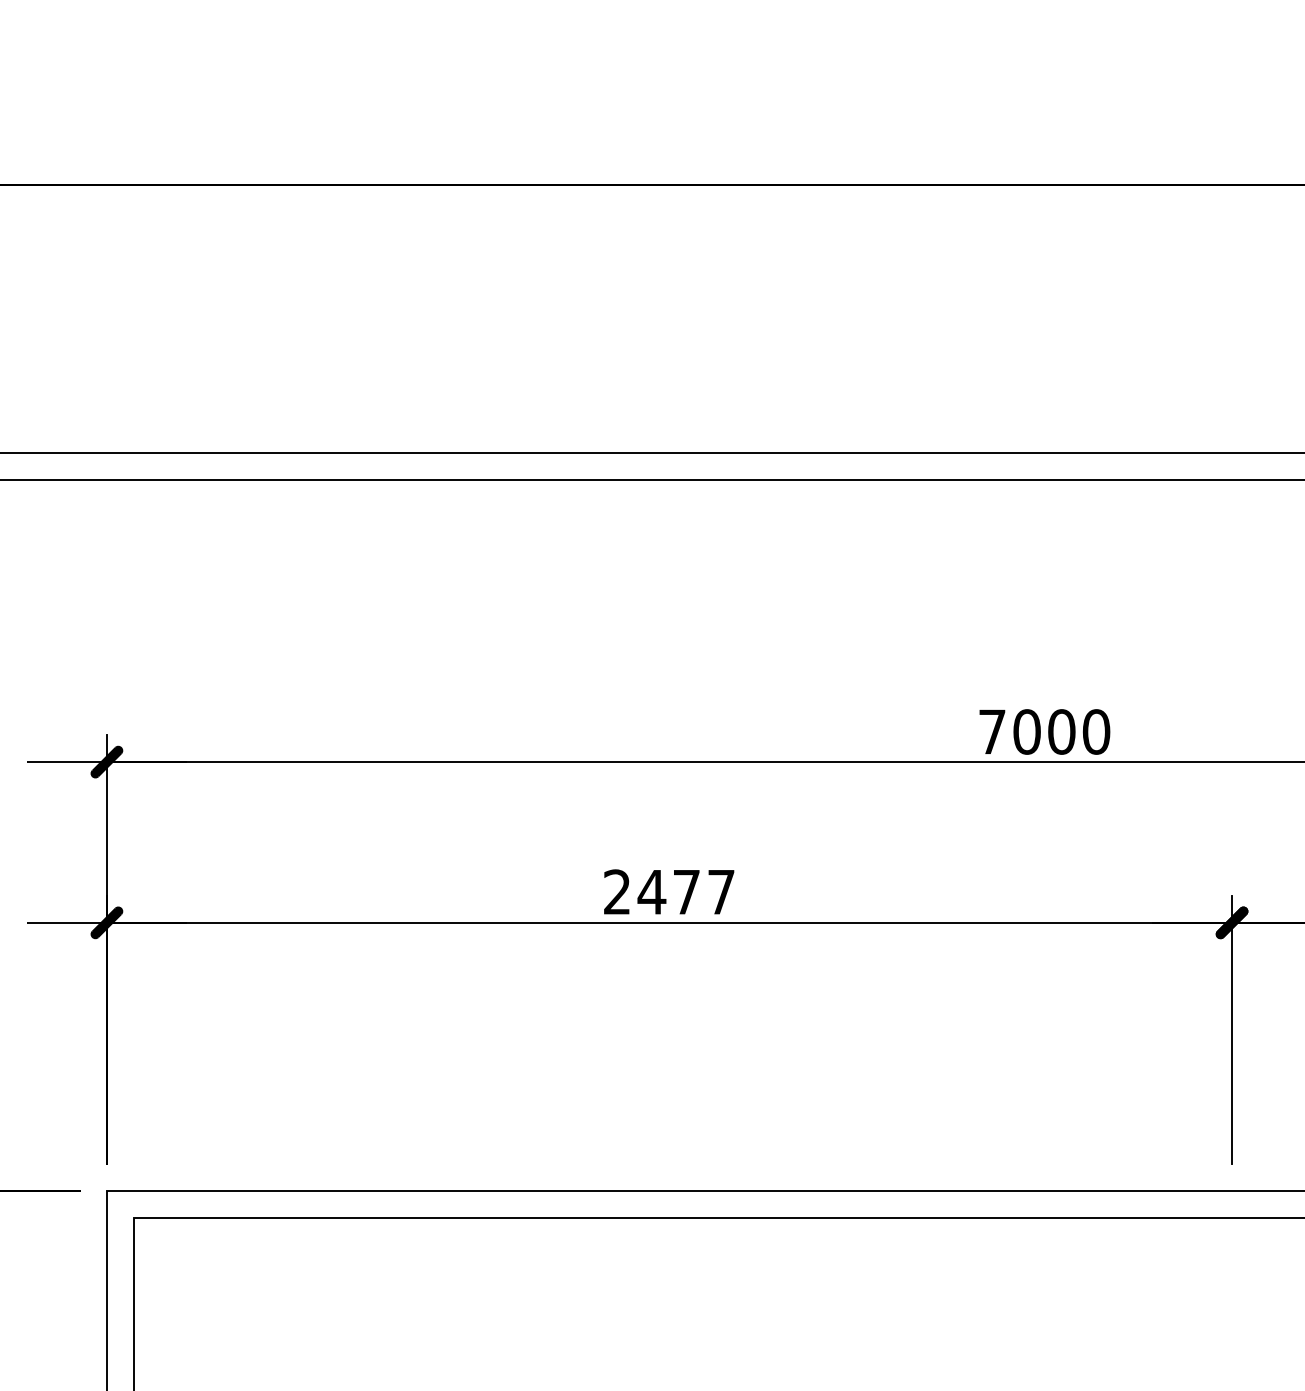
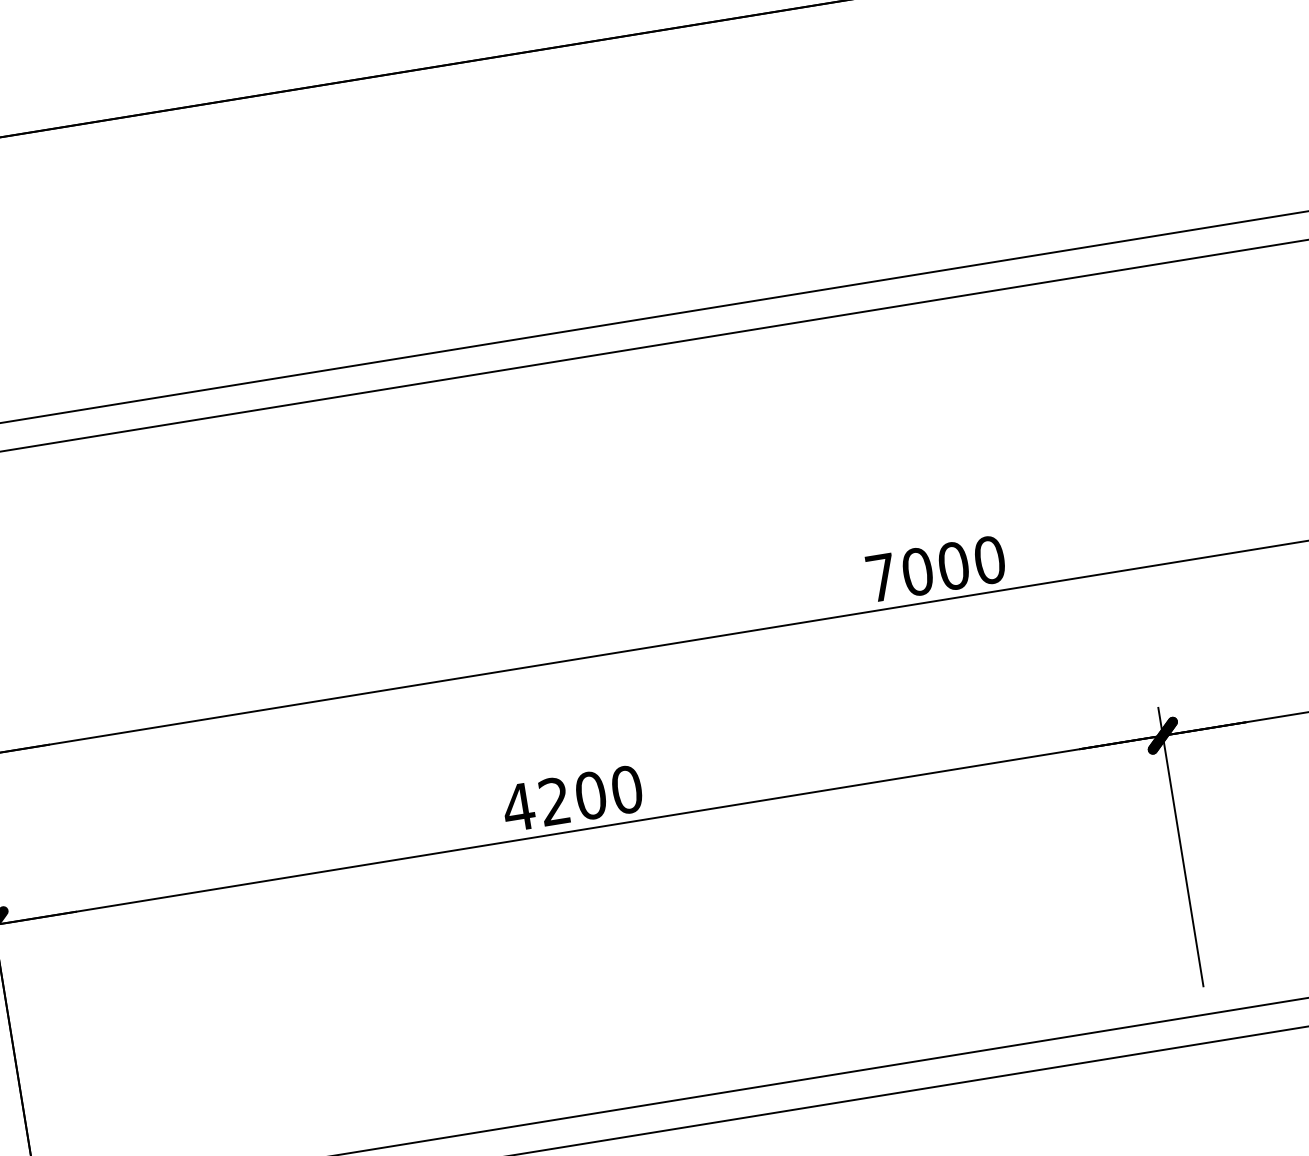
text: (668, 892) -> (572, 799), 2477 -> 4200

